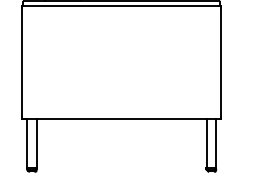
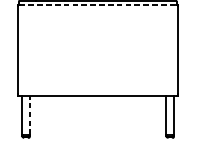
line: (122, 5) -> (98, 4), solid -> dashed
line: (36, 143) -> (29, 115), solid -> dashed

